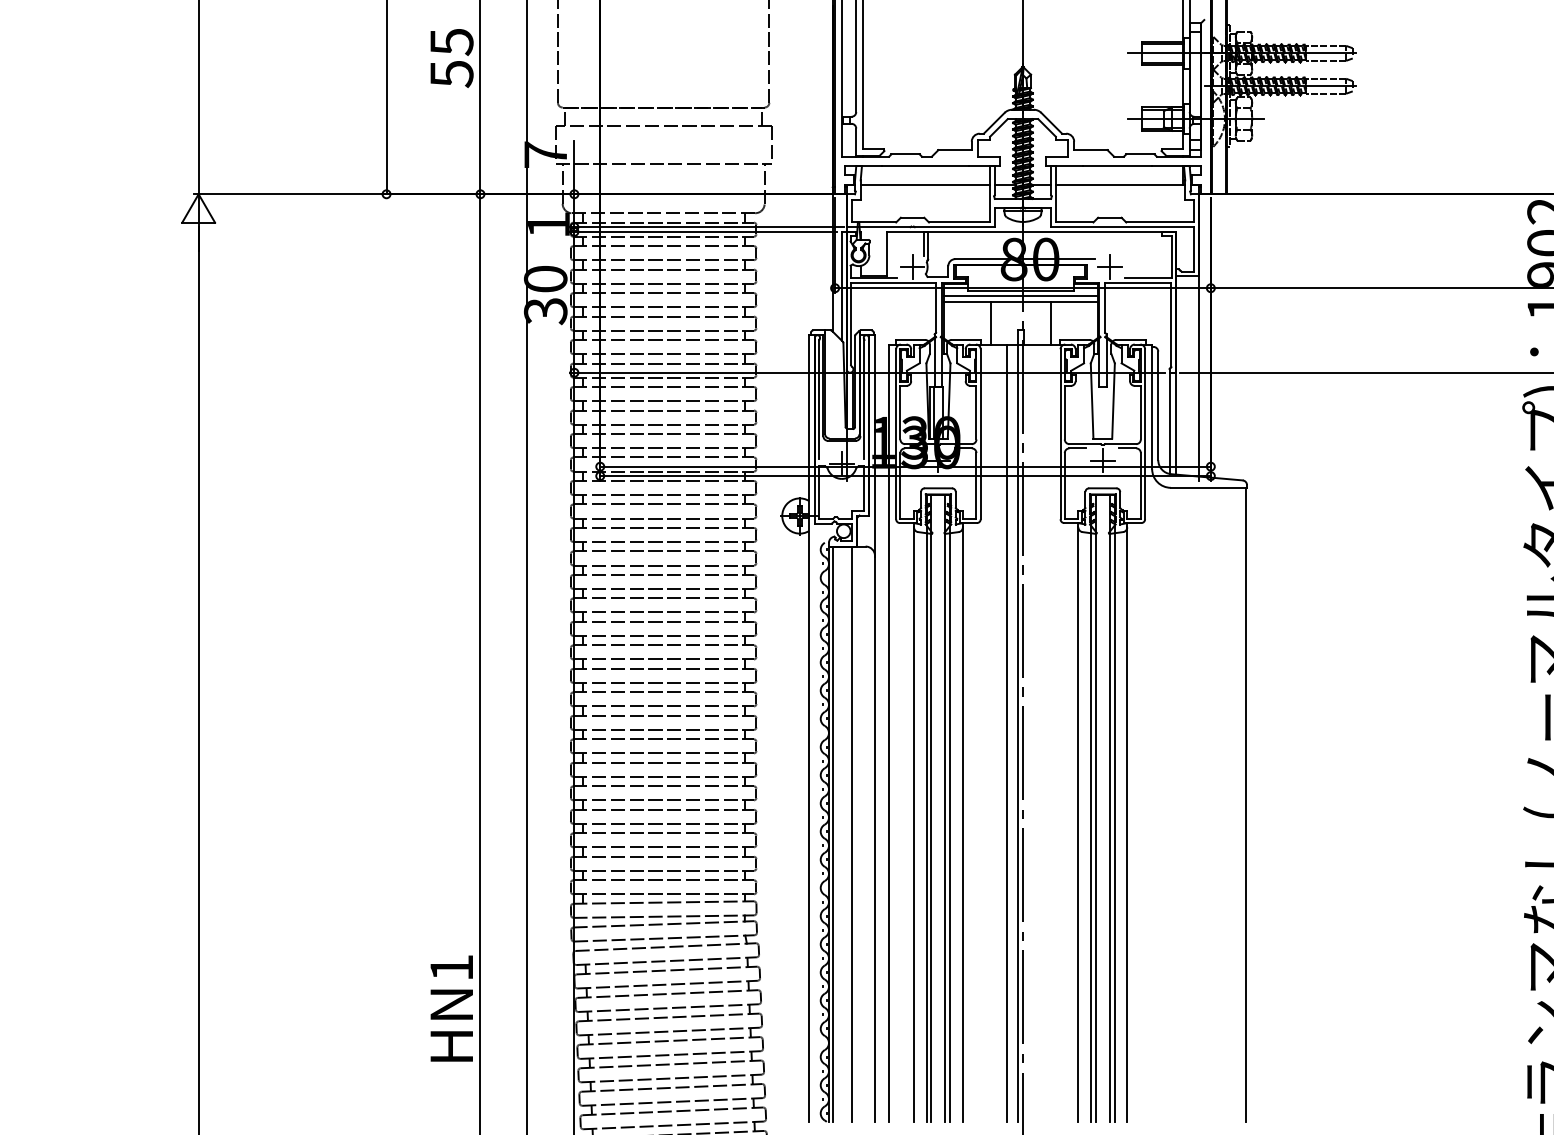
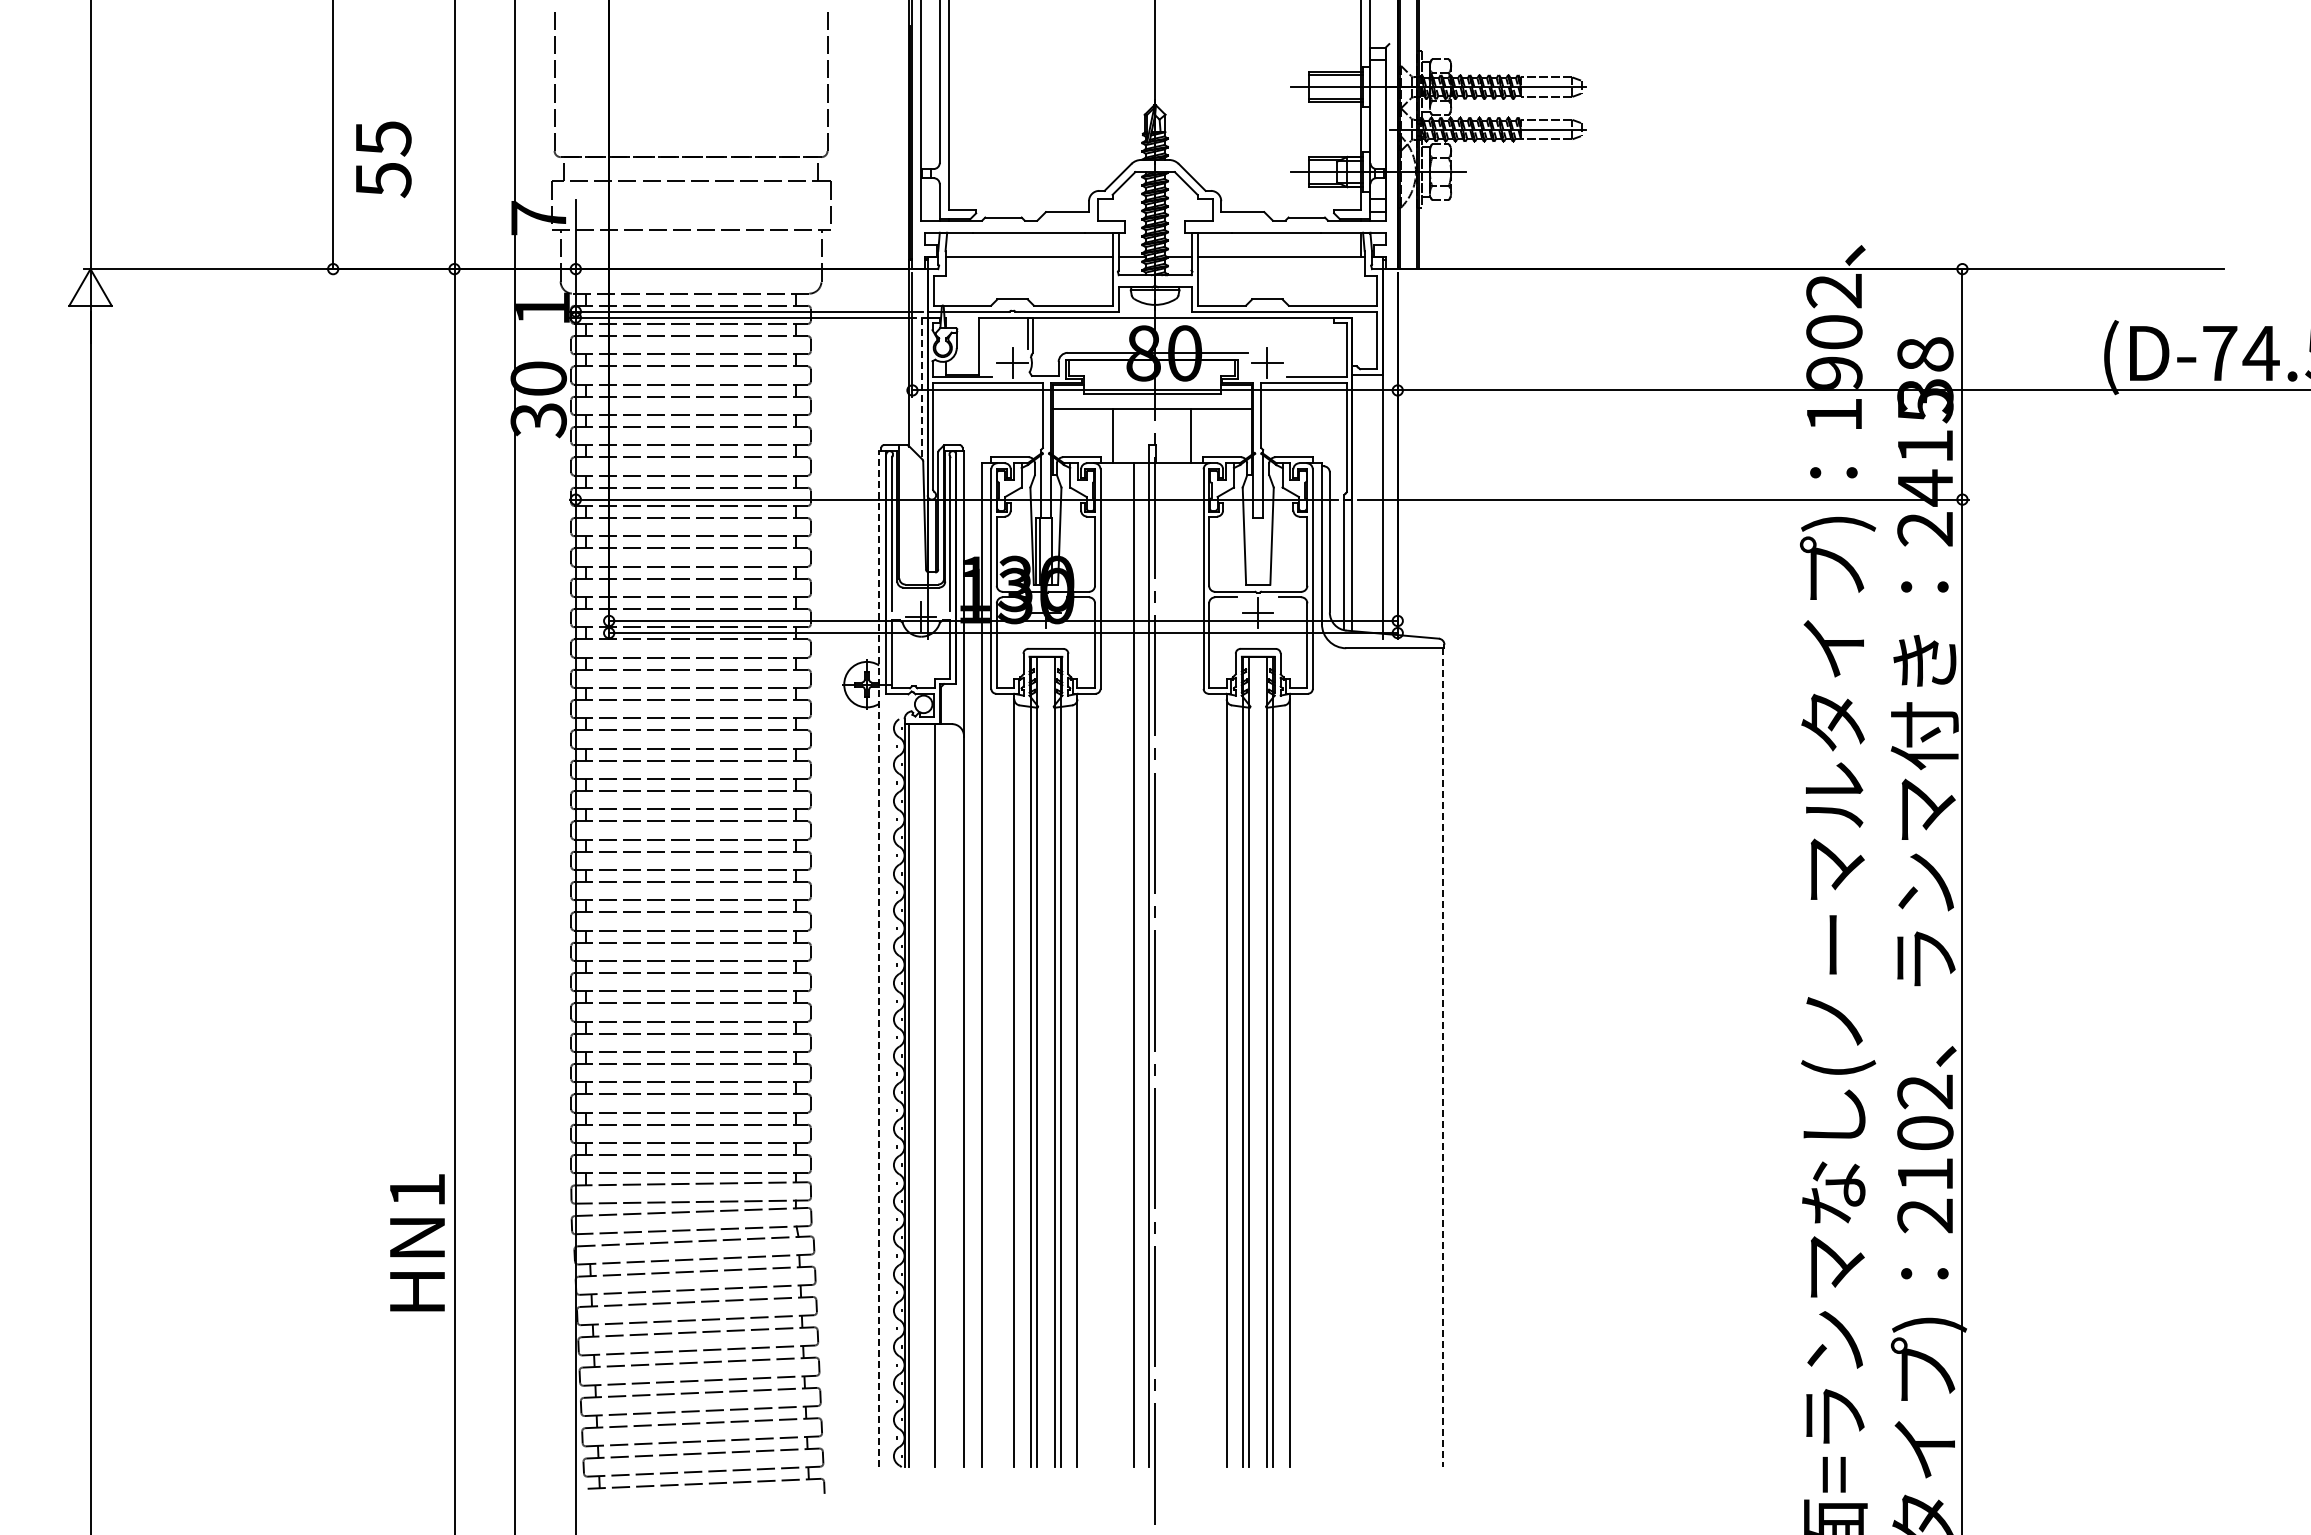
text: (451, 58) -> (383, 159), moved
line: (842, 286) -> (921, 388), solid -> dashed
line: (1020, 295) -> (1151, 400), removed
line: (809, 728) -> (879, 958), solid -> dashed
line: (1246, 805) -> (1443, 1058), solid -> dashed
text: (451, 1008) -> (417, 1242), moved

